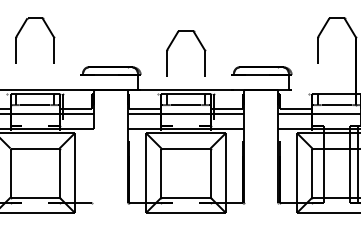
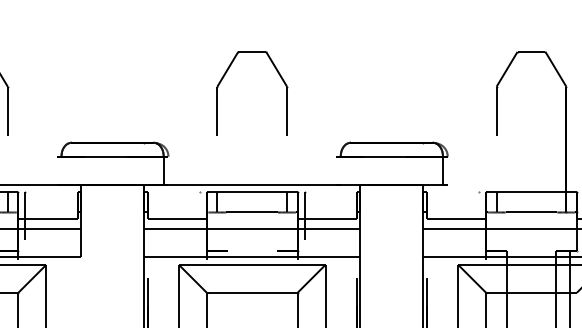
part: (199, 43) -> (277, 74), moved

